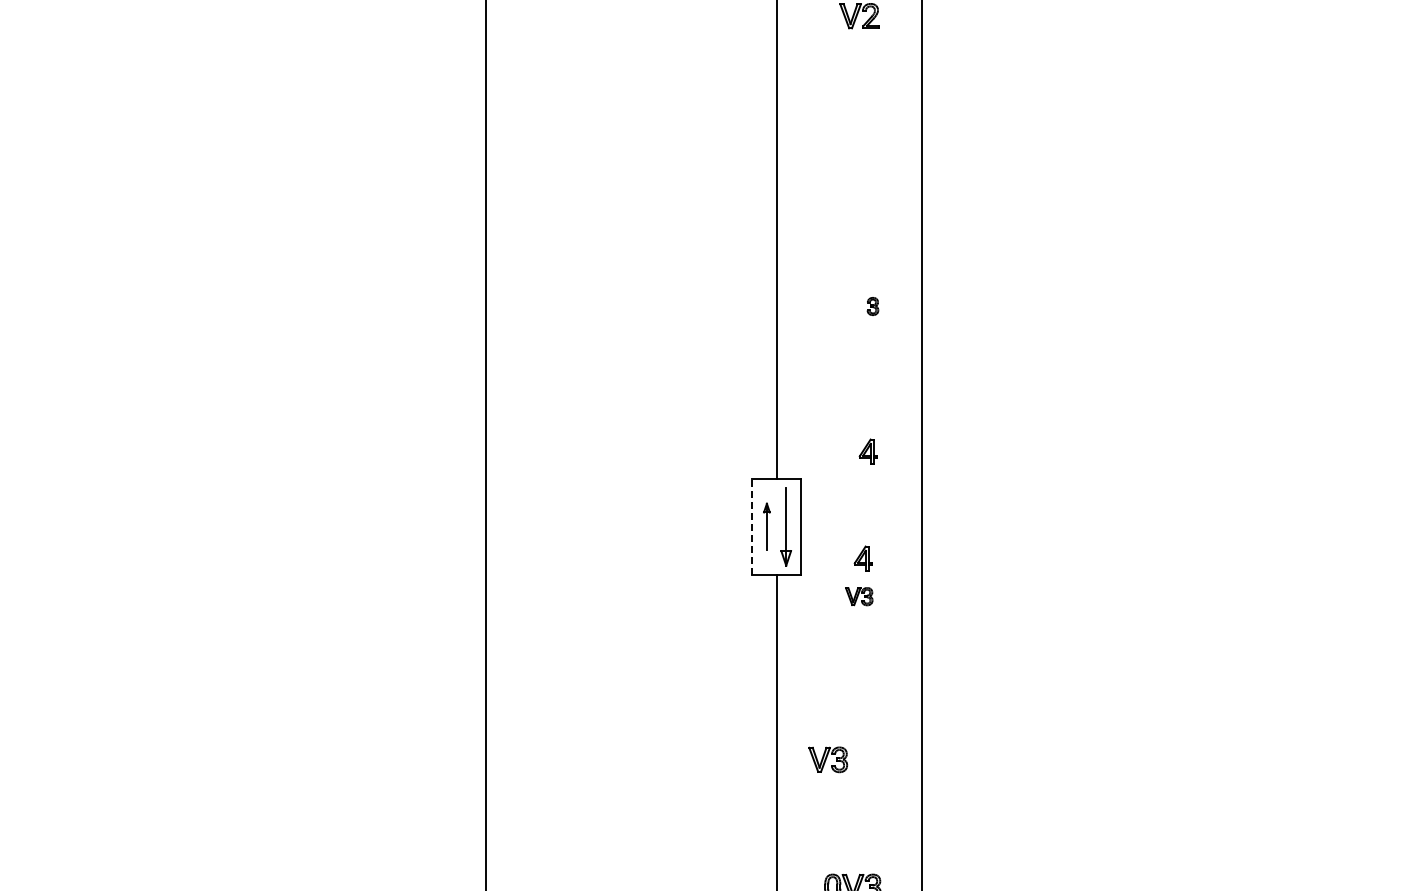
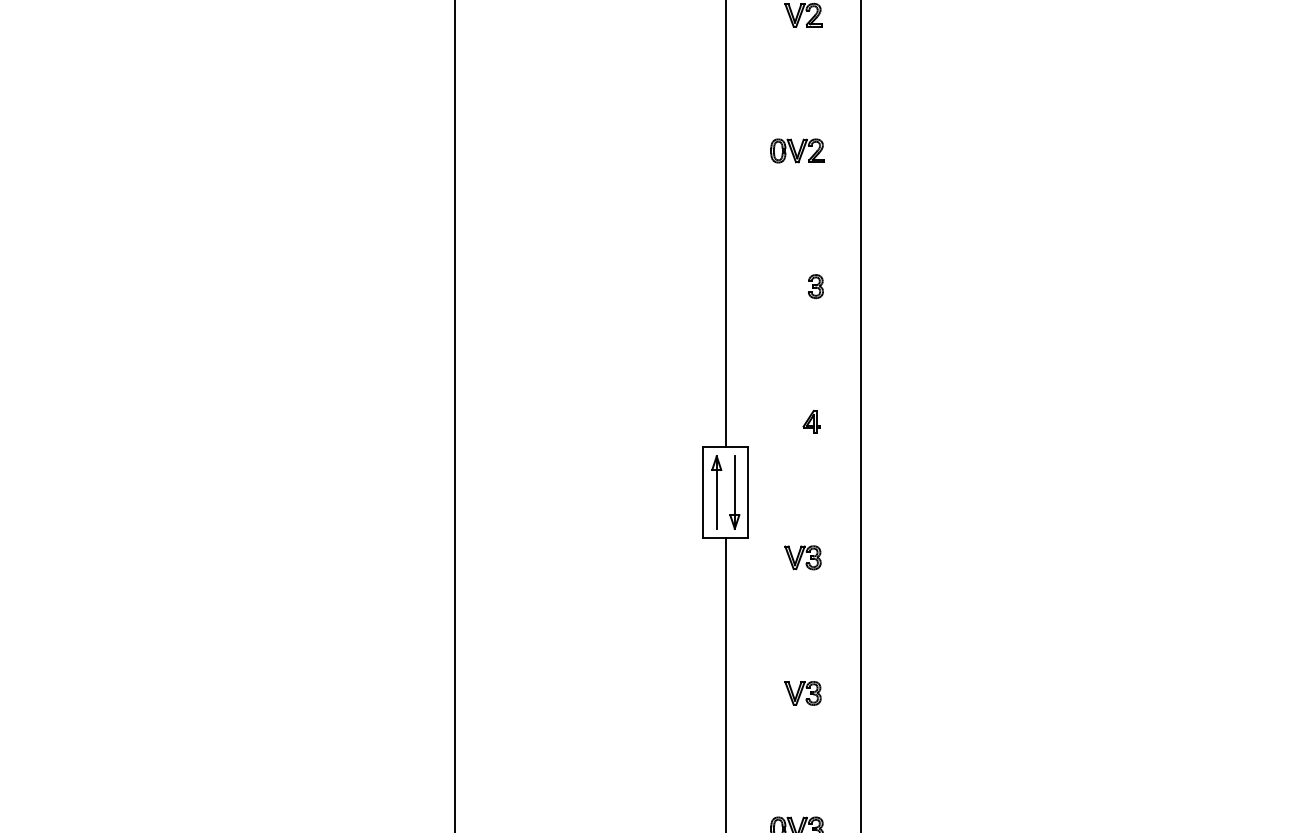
part: (853, 161) -> (797, 151), added
part: (872, 306) -> (815, 286), size x1.43
line: (752, 526) -> (703, 492), dashed -> solid
part: (766, 526) -> (716, 492), size x1.67
part: (862, 558) -> (806, 522), removed
part: (859, 596) -> (803, 557), size x1.43
part: (828, 759) -> (803, 693), moved

